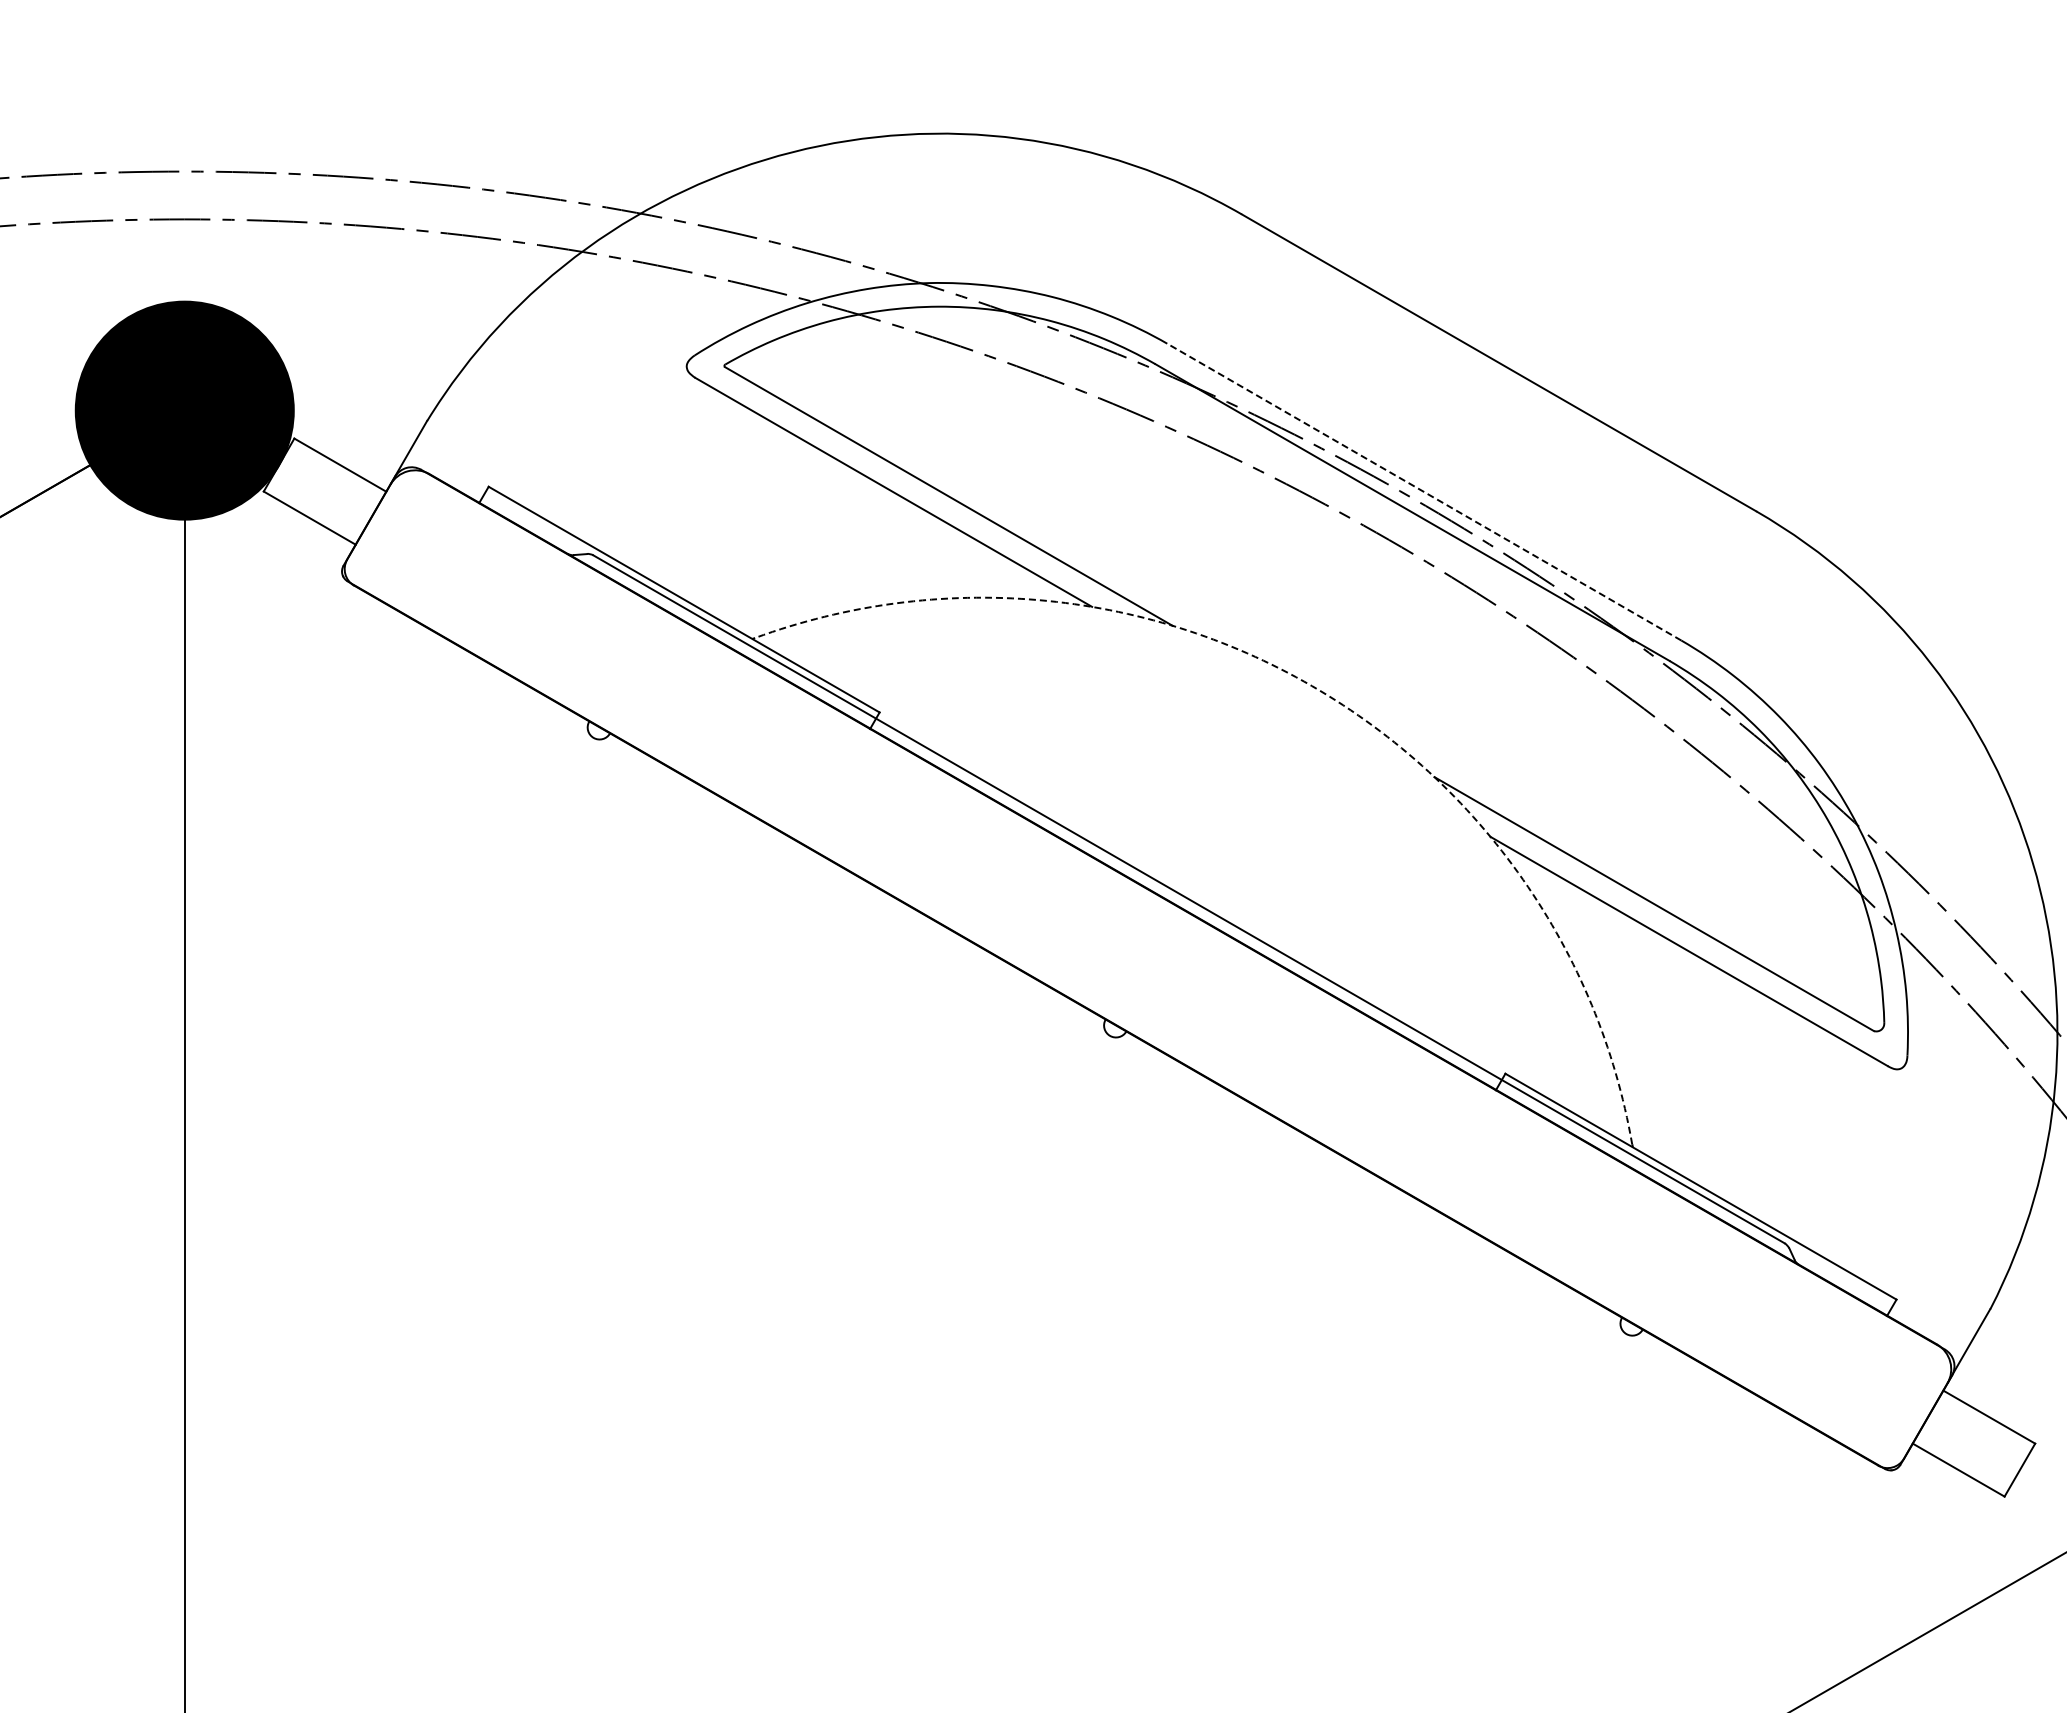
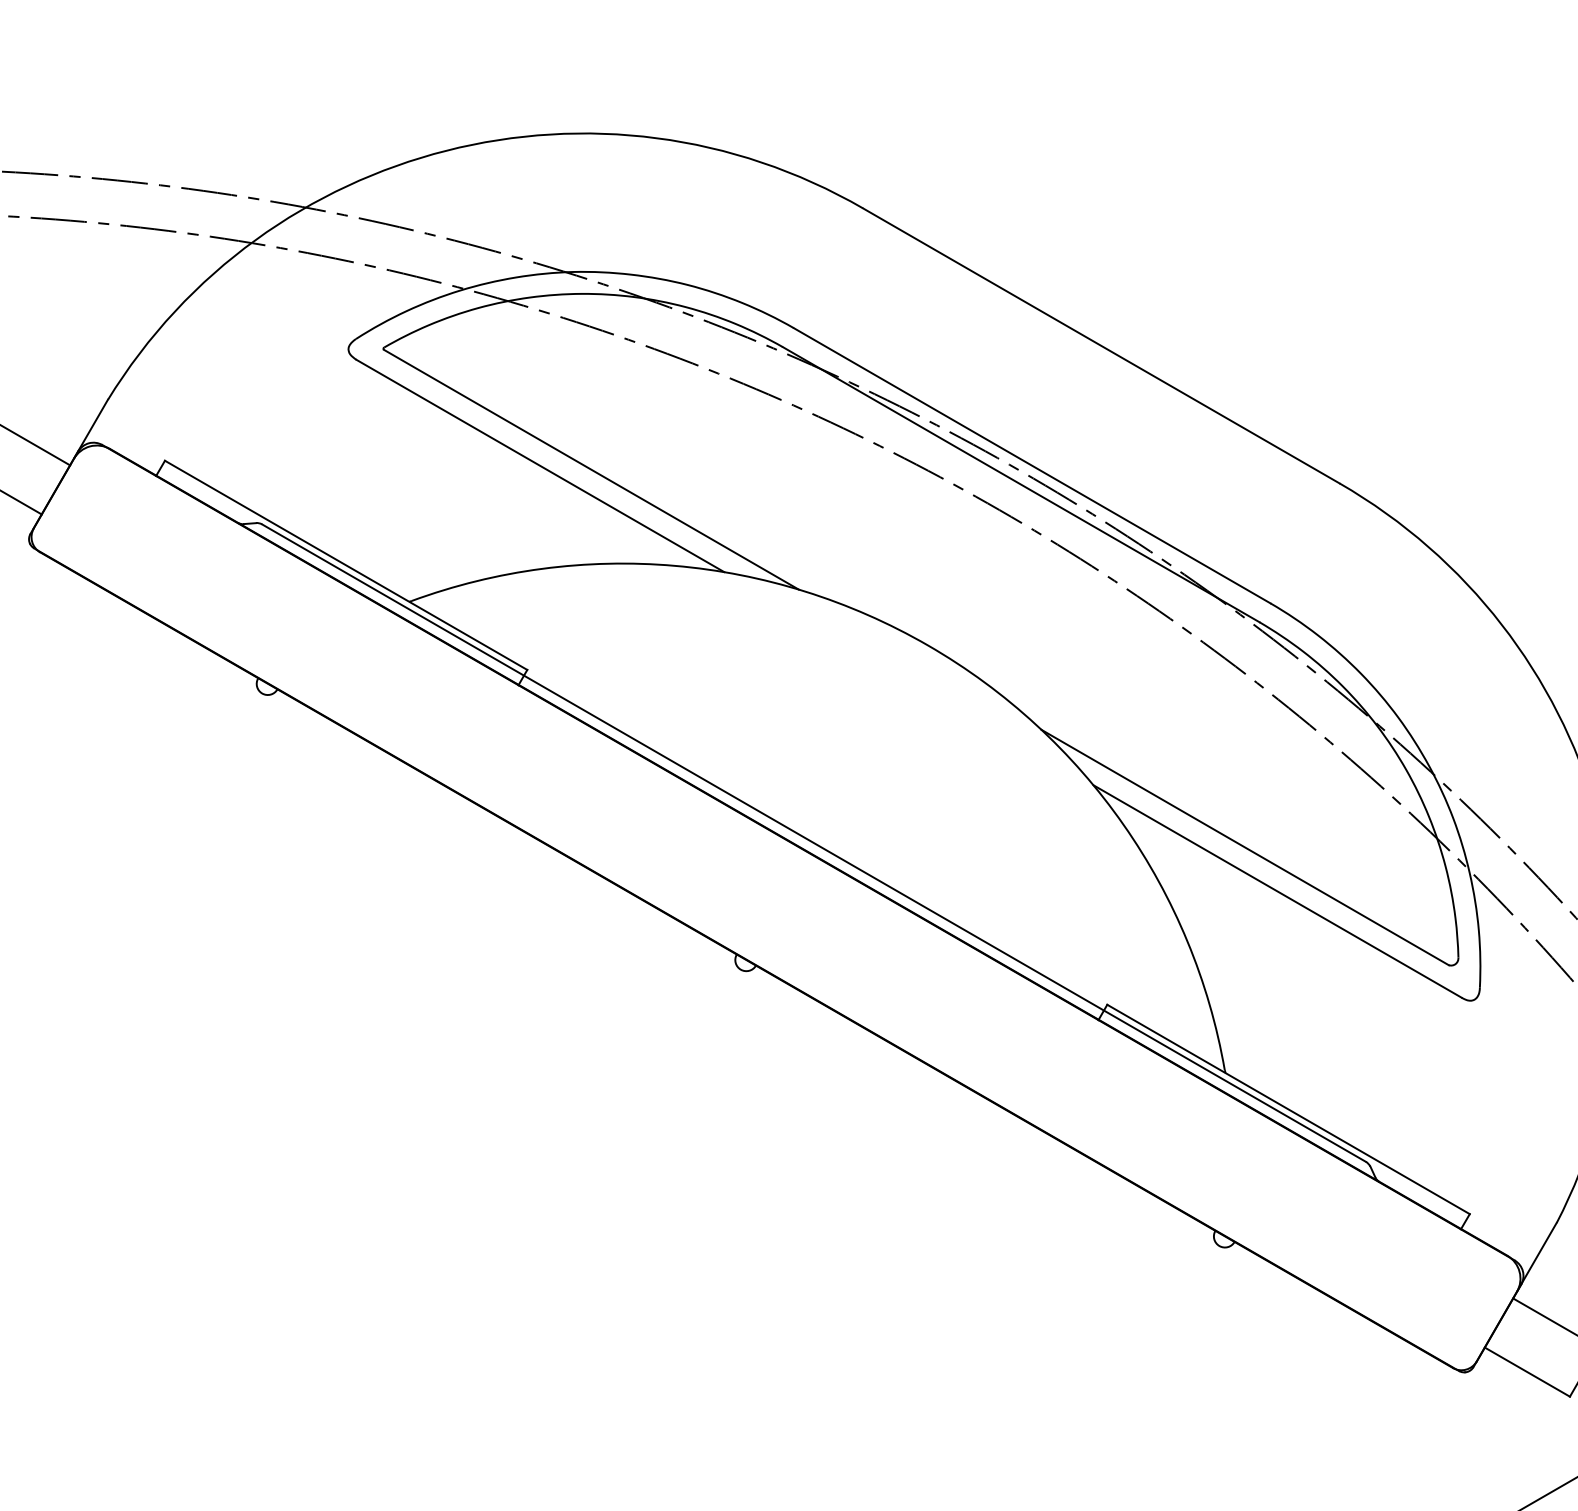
line: (1424, 492) -> (1032, 466), dashed -> solid
arc: (1312, 686) -> (928, 645), dashed -> solid

